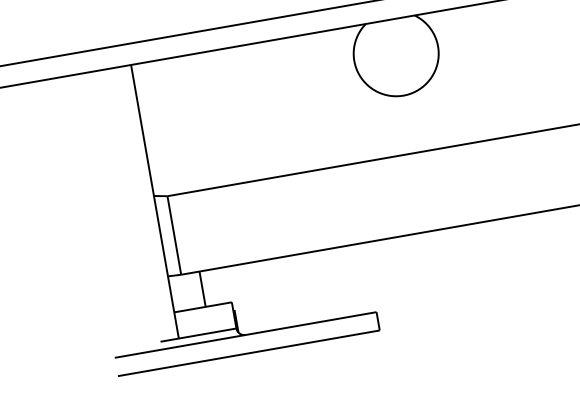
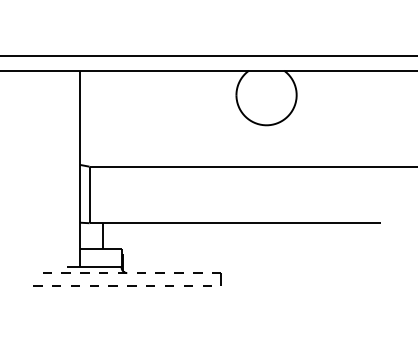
line: (244, 335) -> (126, 273), solid -> dashed
line: (249, 353) -> (127, 286), solid -> dashed

